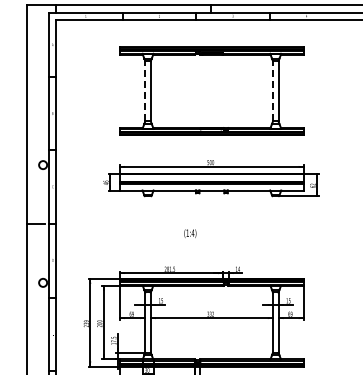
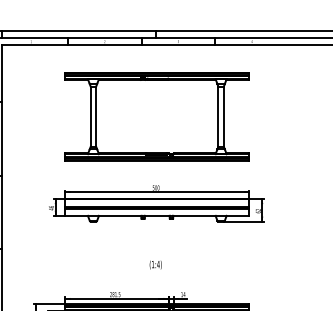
line: (145, 90) -> (90, 115), dashed -> solid
line: (272, 90) -> (217, 115), dashed -> solid
text: (190, 233) -> (155, 264), moved

